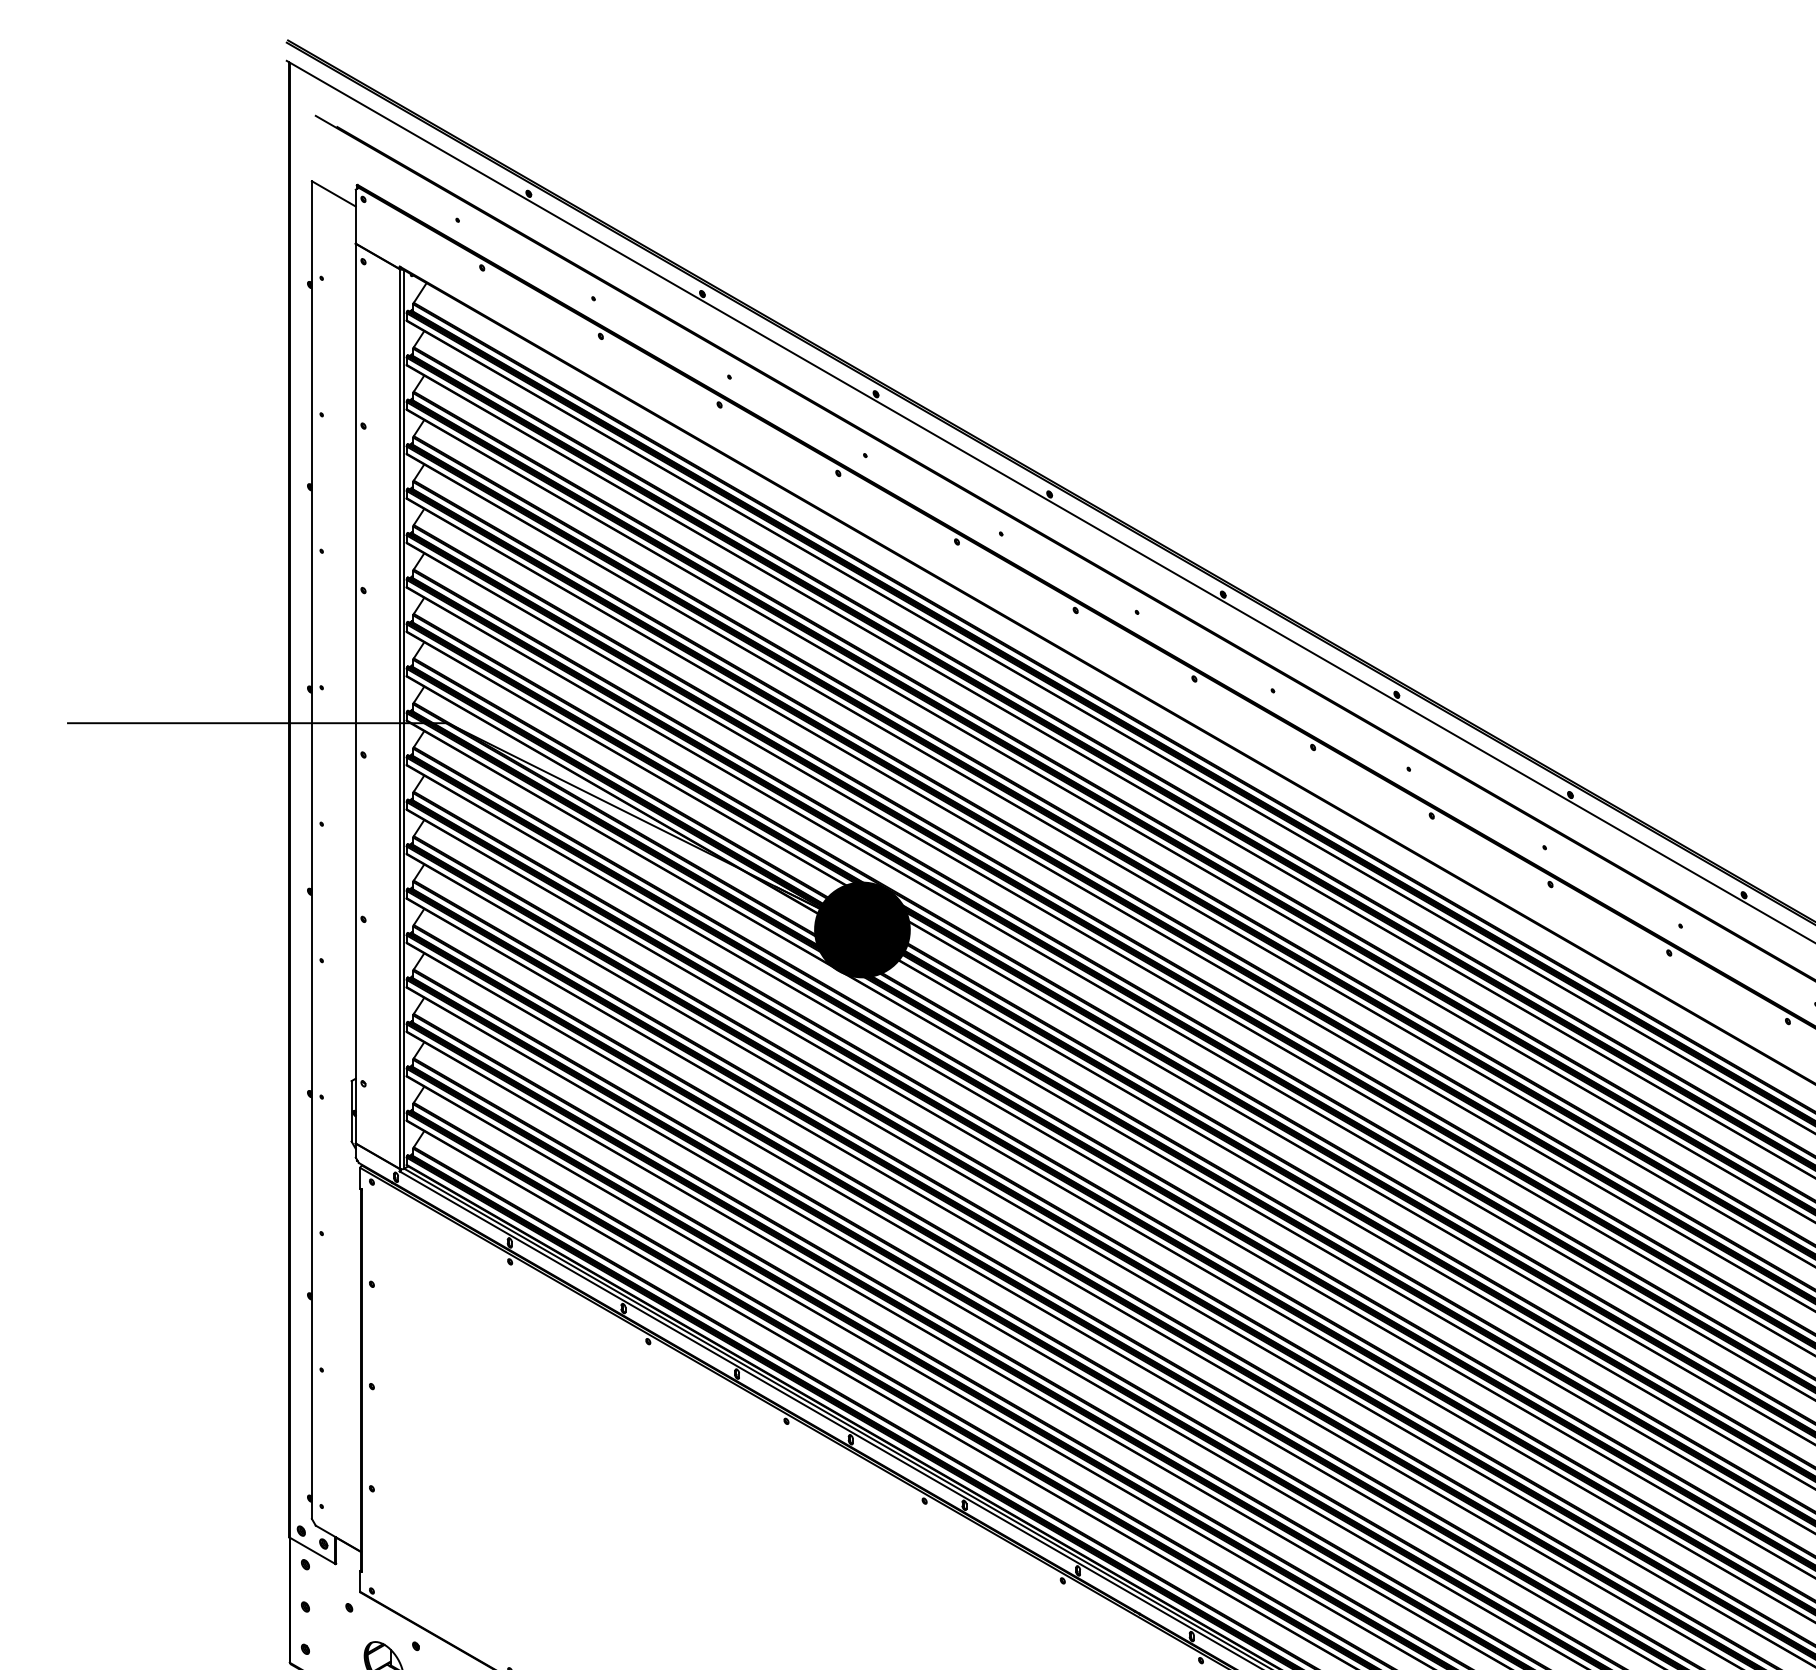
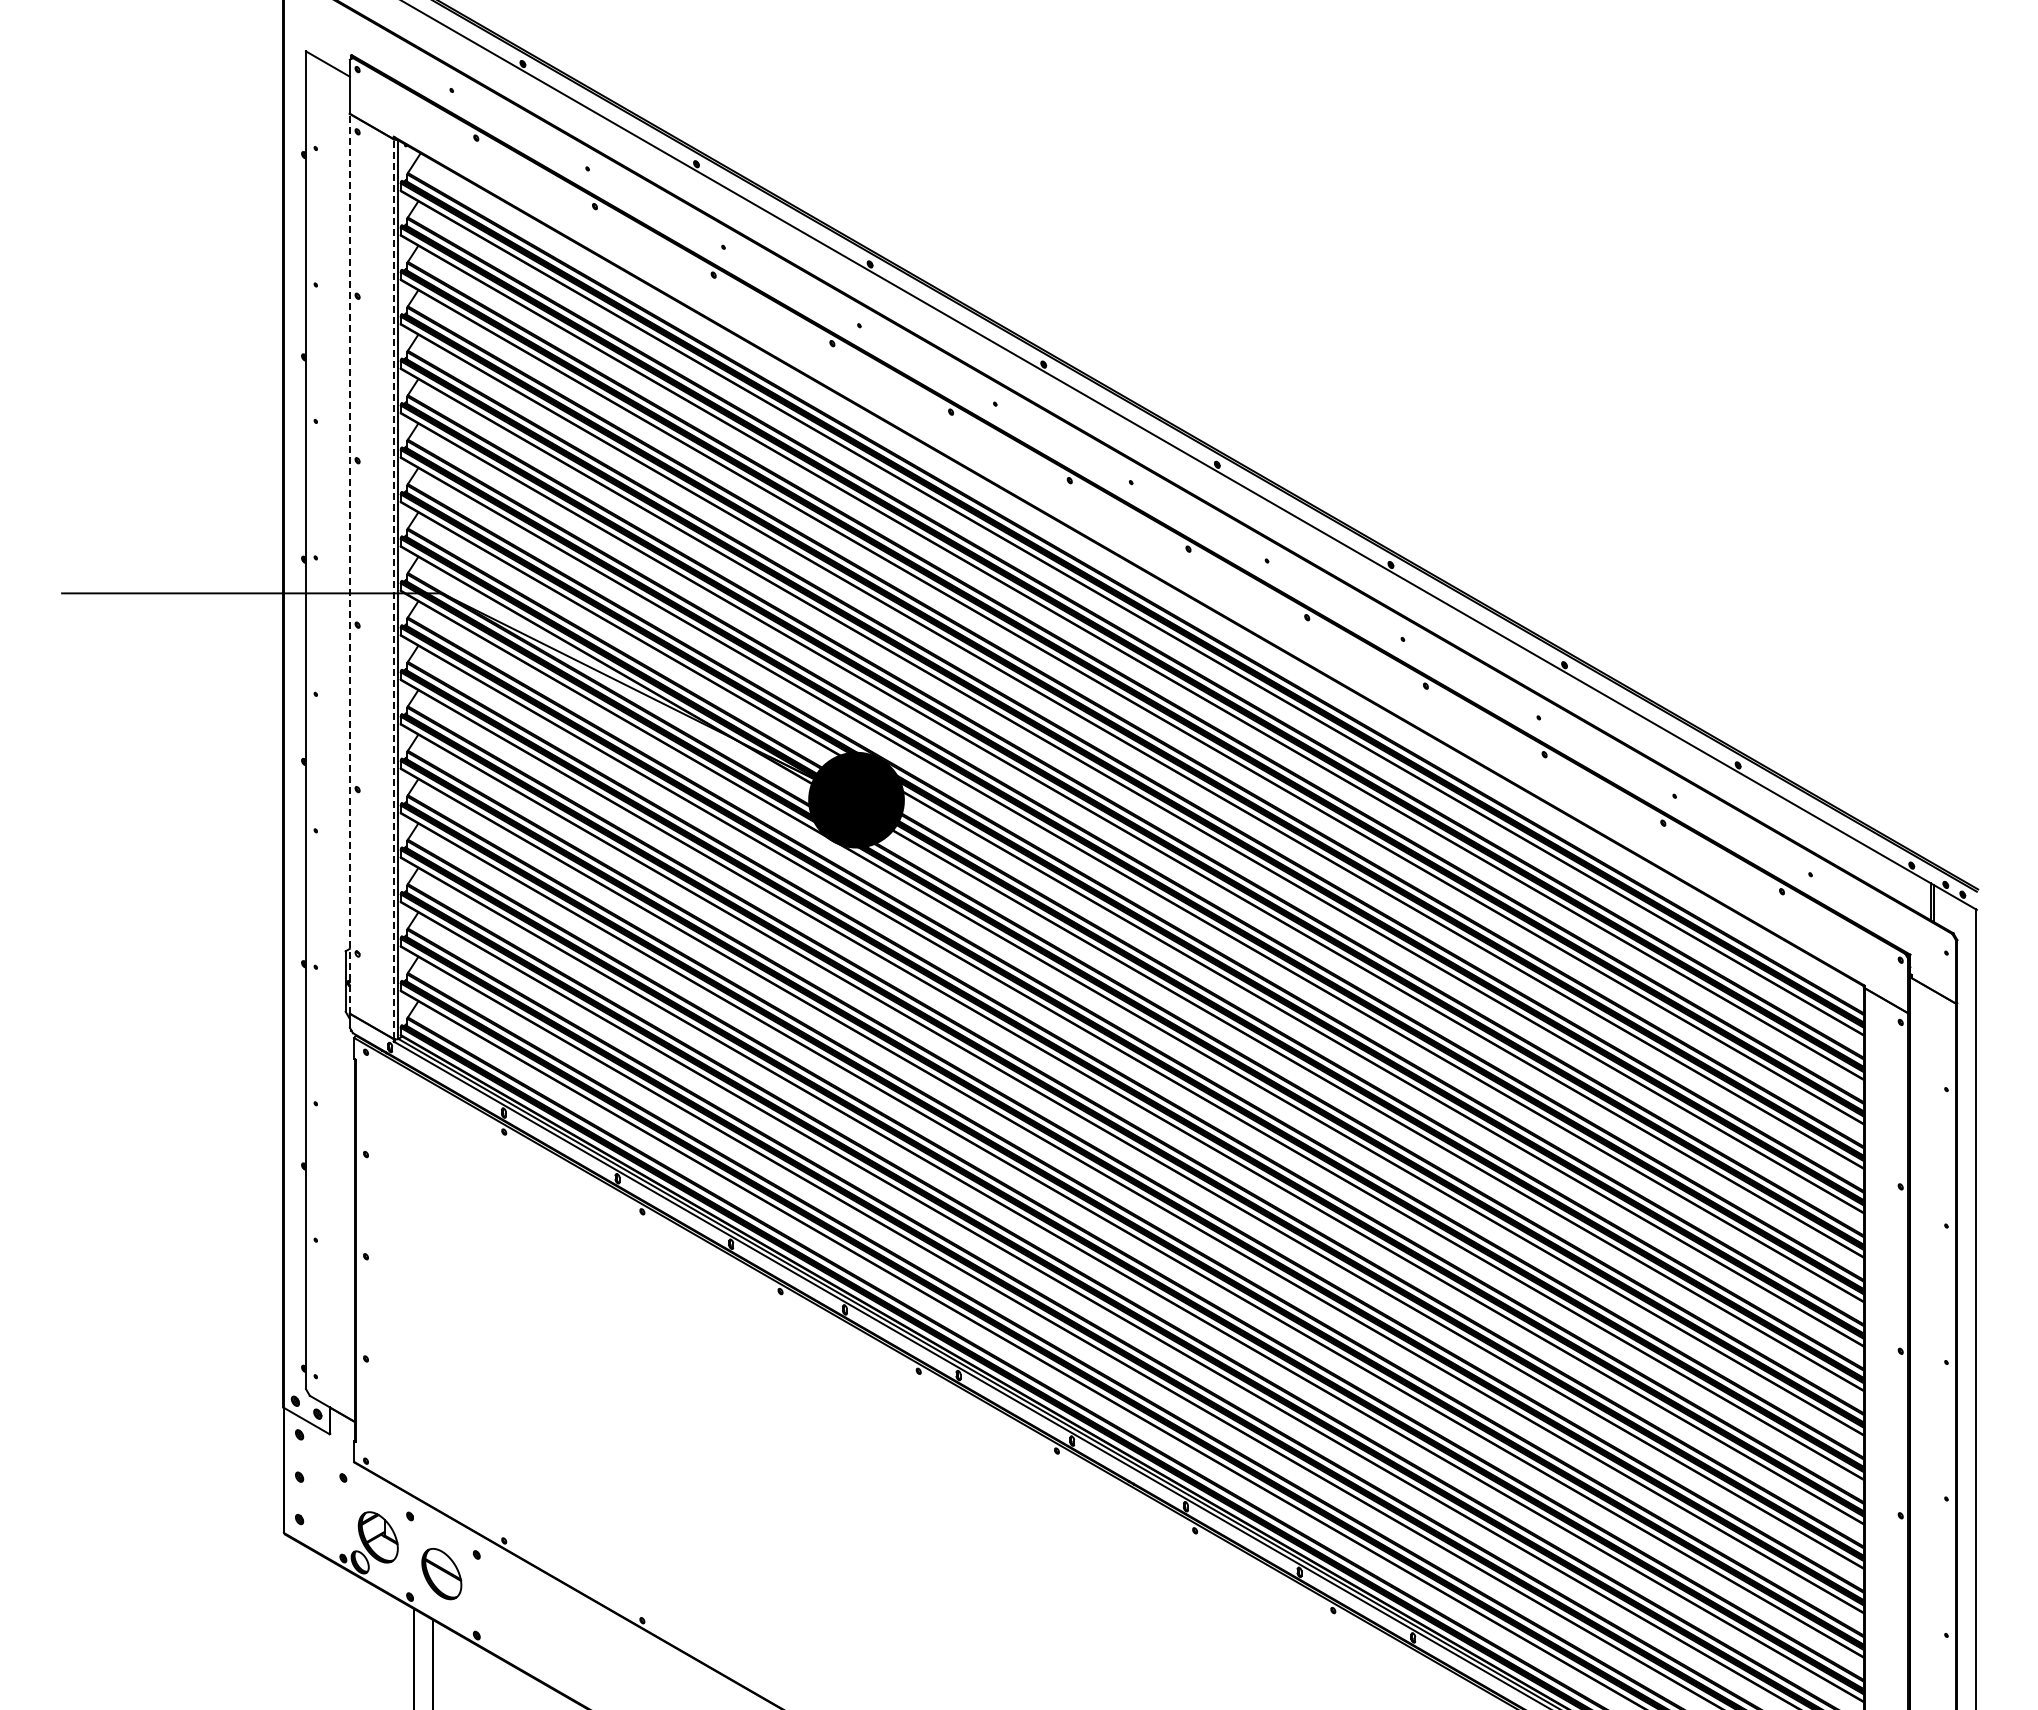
line: (355, 693) -> (349, 563), solid -> dashed
line: (399, 719) -> (393, 589), solid -> dashed

